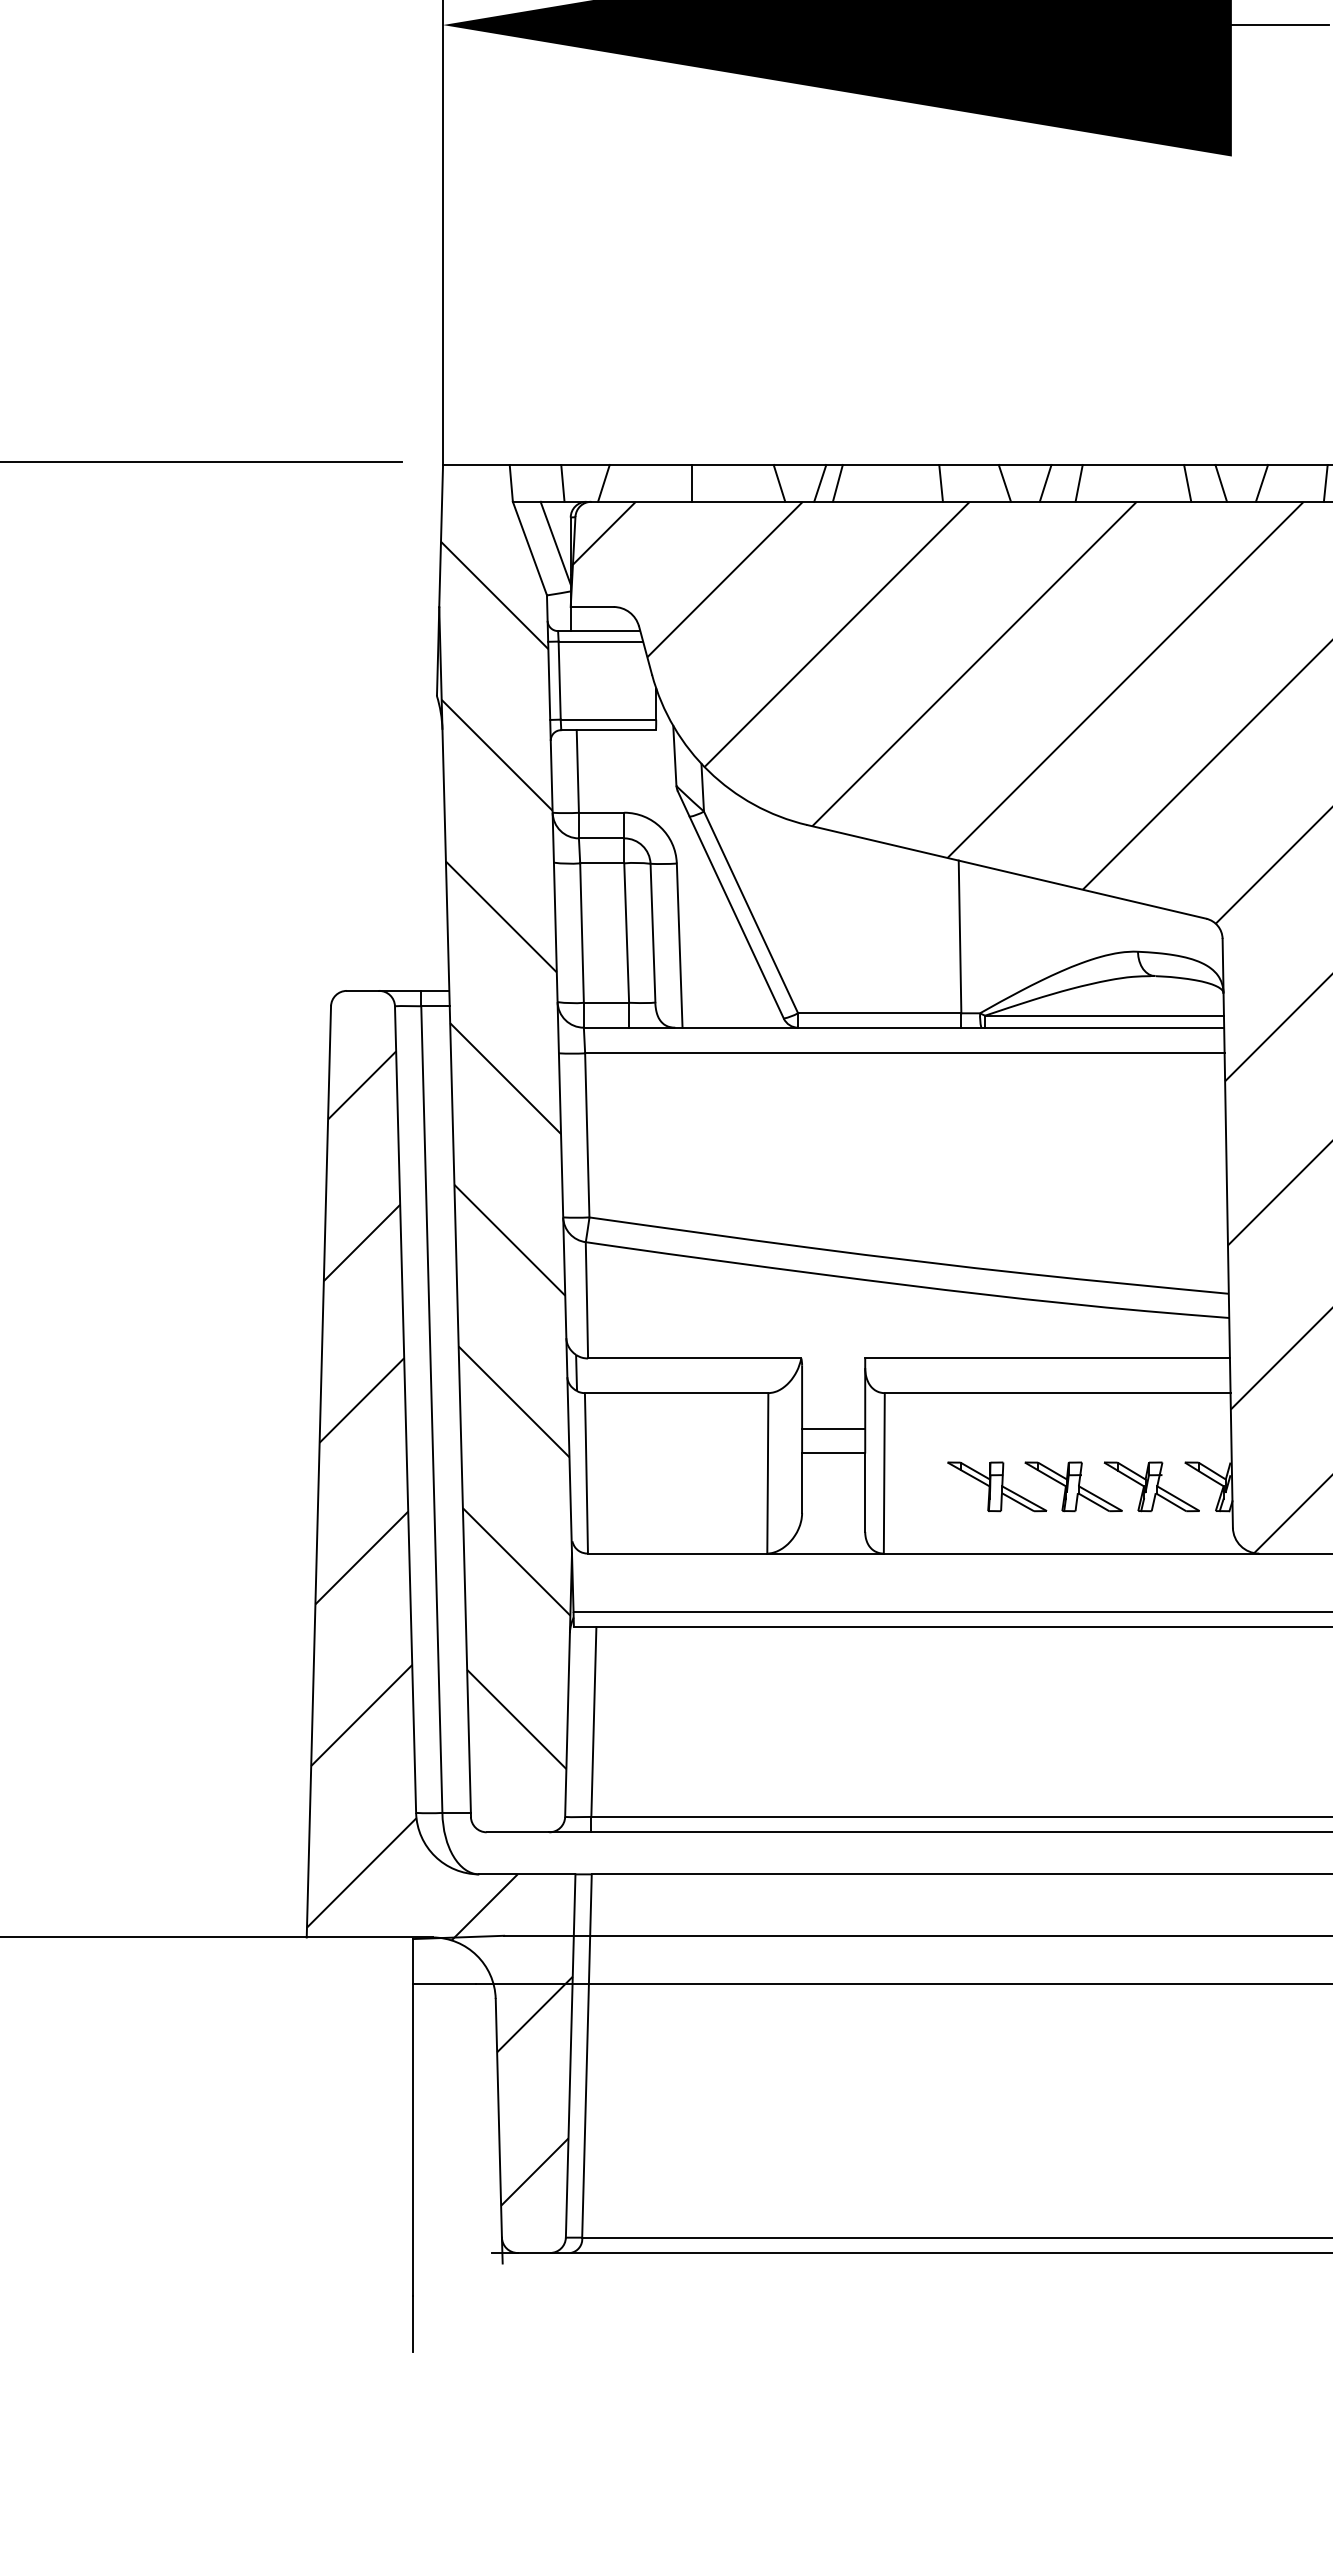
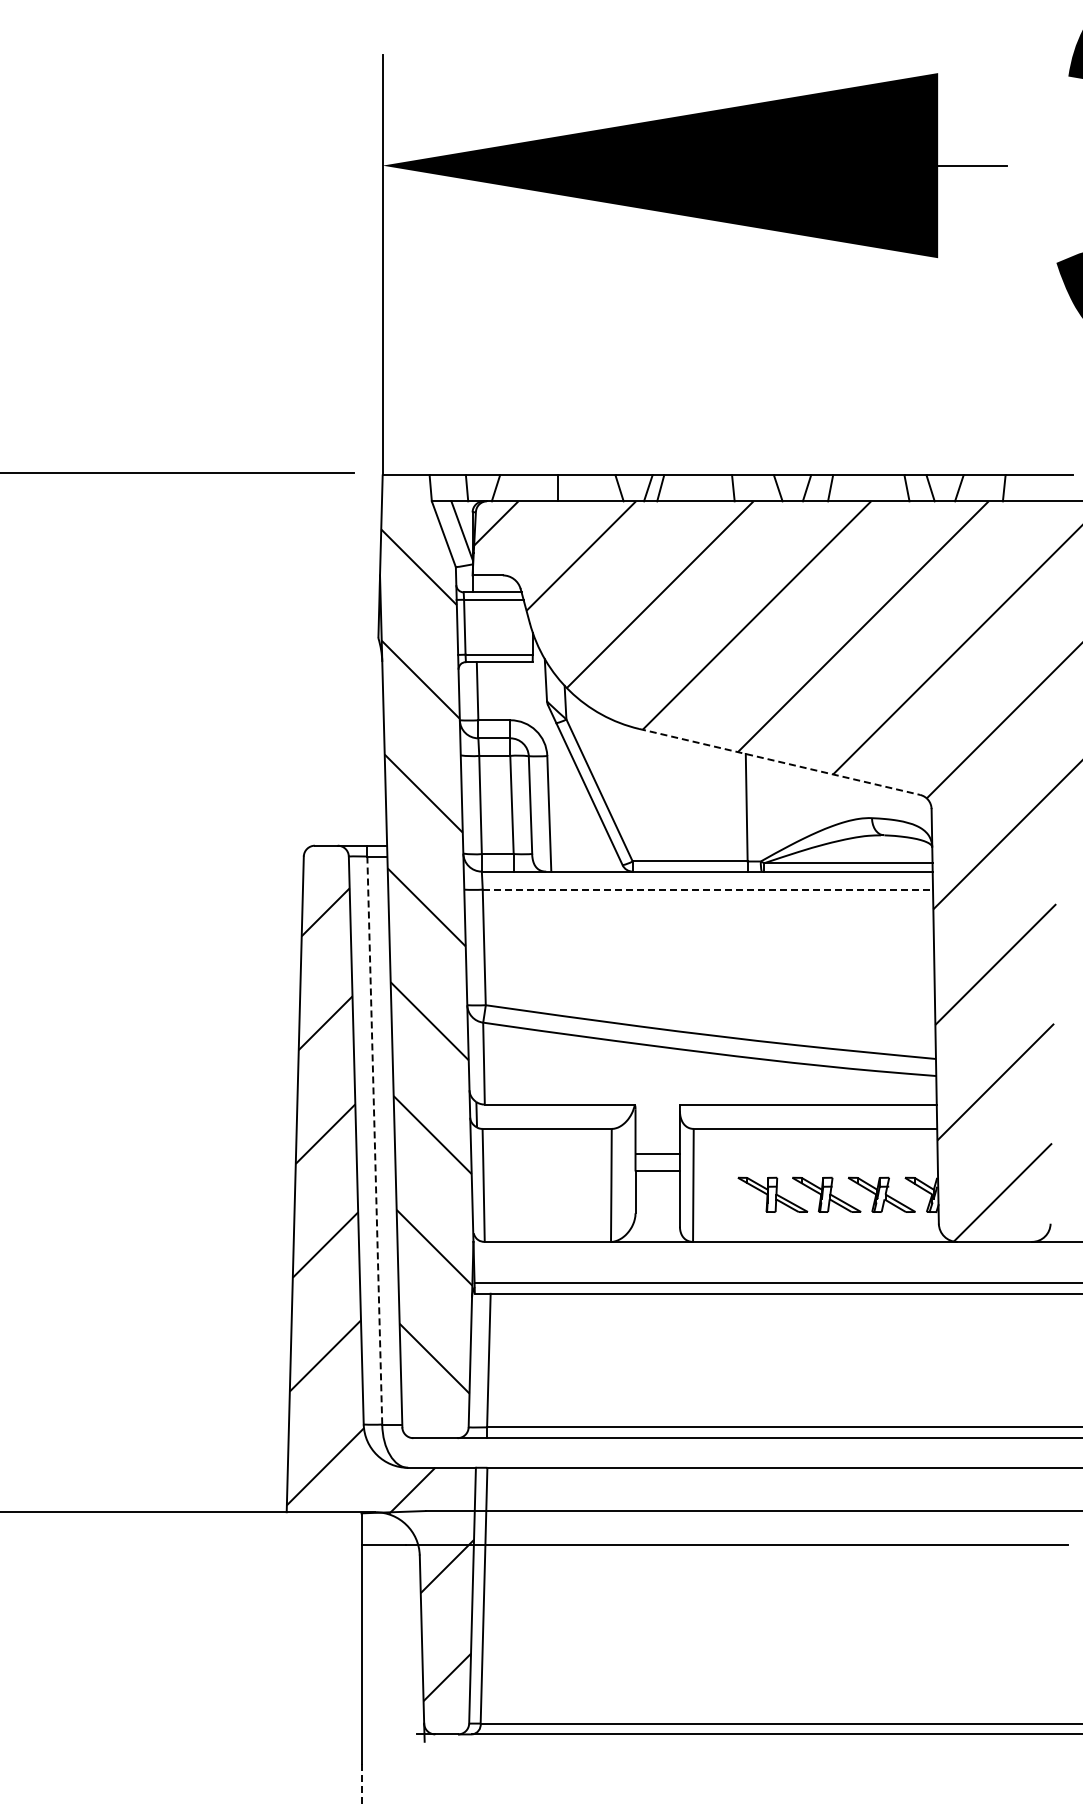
line: (1008, 872) -> (780, 762), solid -> dashed
line: (905, 1053) -> (708, 889), solid -> dashed
line: (431, 1410) -> (374, 1141), solid -> dashed
line: (412, 2324) -> (361, 1784), solid -> dashed

